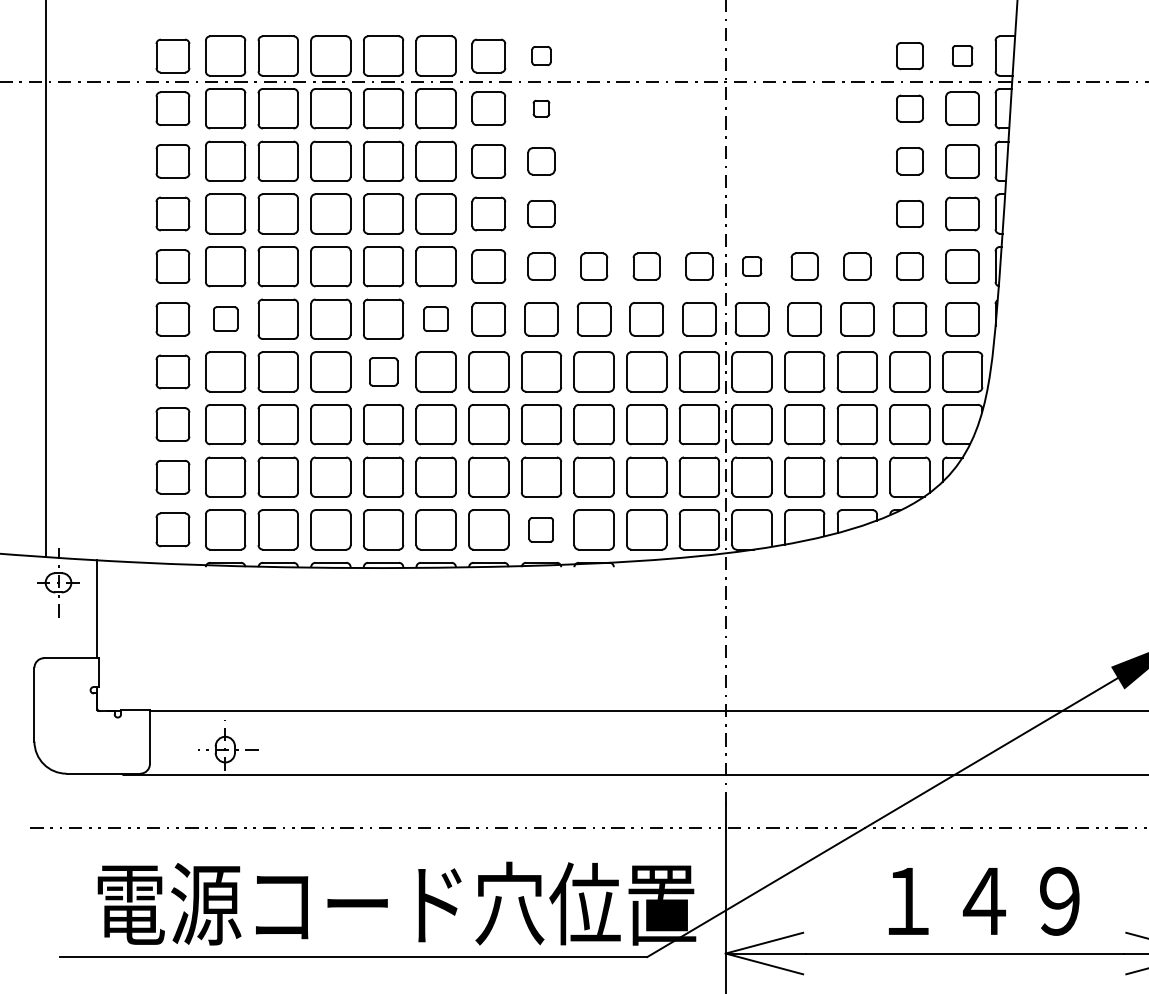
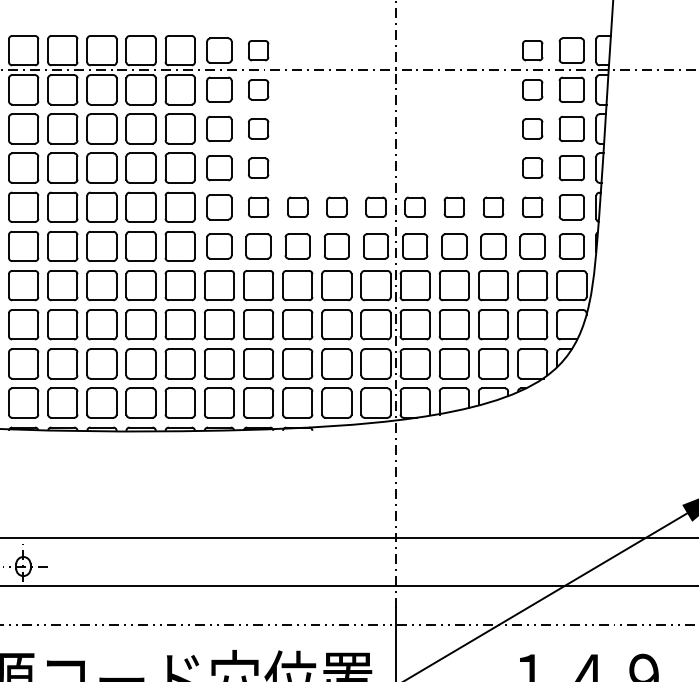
part: (541, 55) -> (258, 50), size x1.43
part: (962, 55) -> (571, 50), size x1.67
part: (541, 108) -> (258, 89), size x1.67
part: (752, 266) -> (415, 207), size x1.43
part: (225, 318) -> (23, 245), size x1.67
part: (435, 318) -> (179, 245), size x1.67
part: (383, 371) -> (141, 285), size x1.43
part: (540, 529) -> (257, 402), size x1.67

